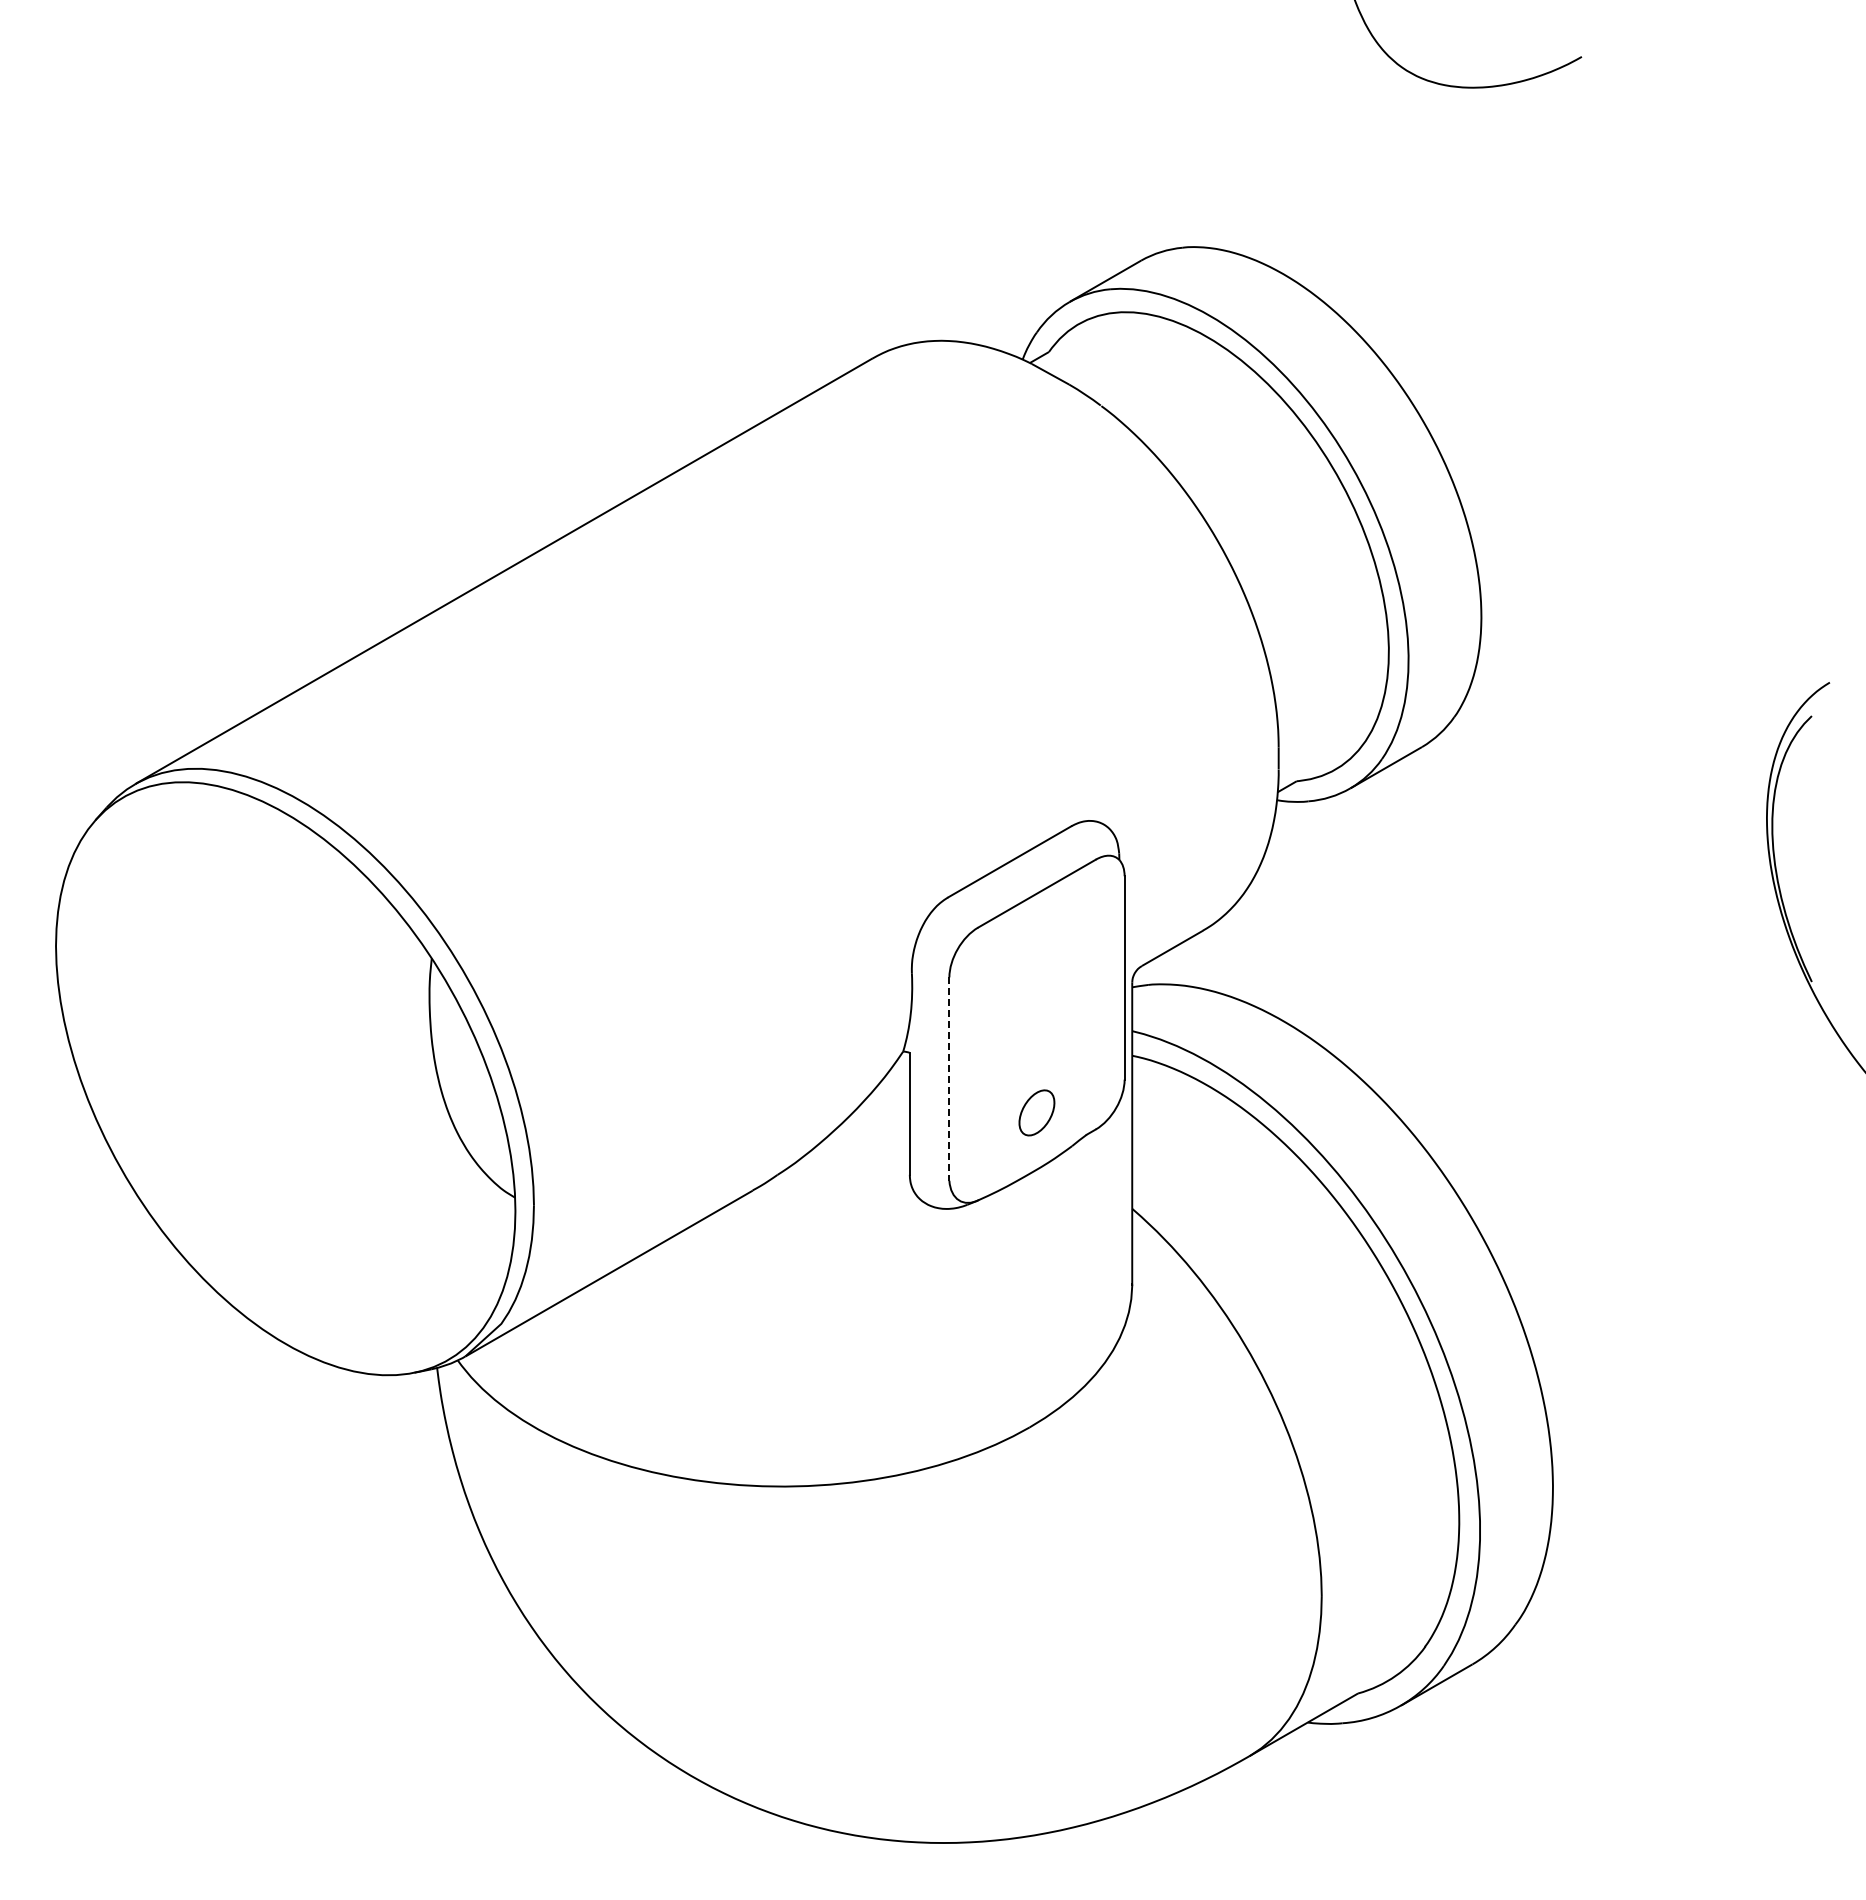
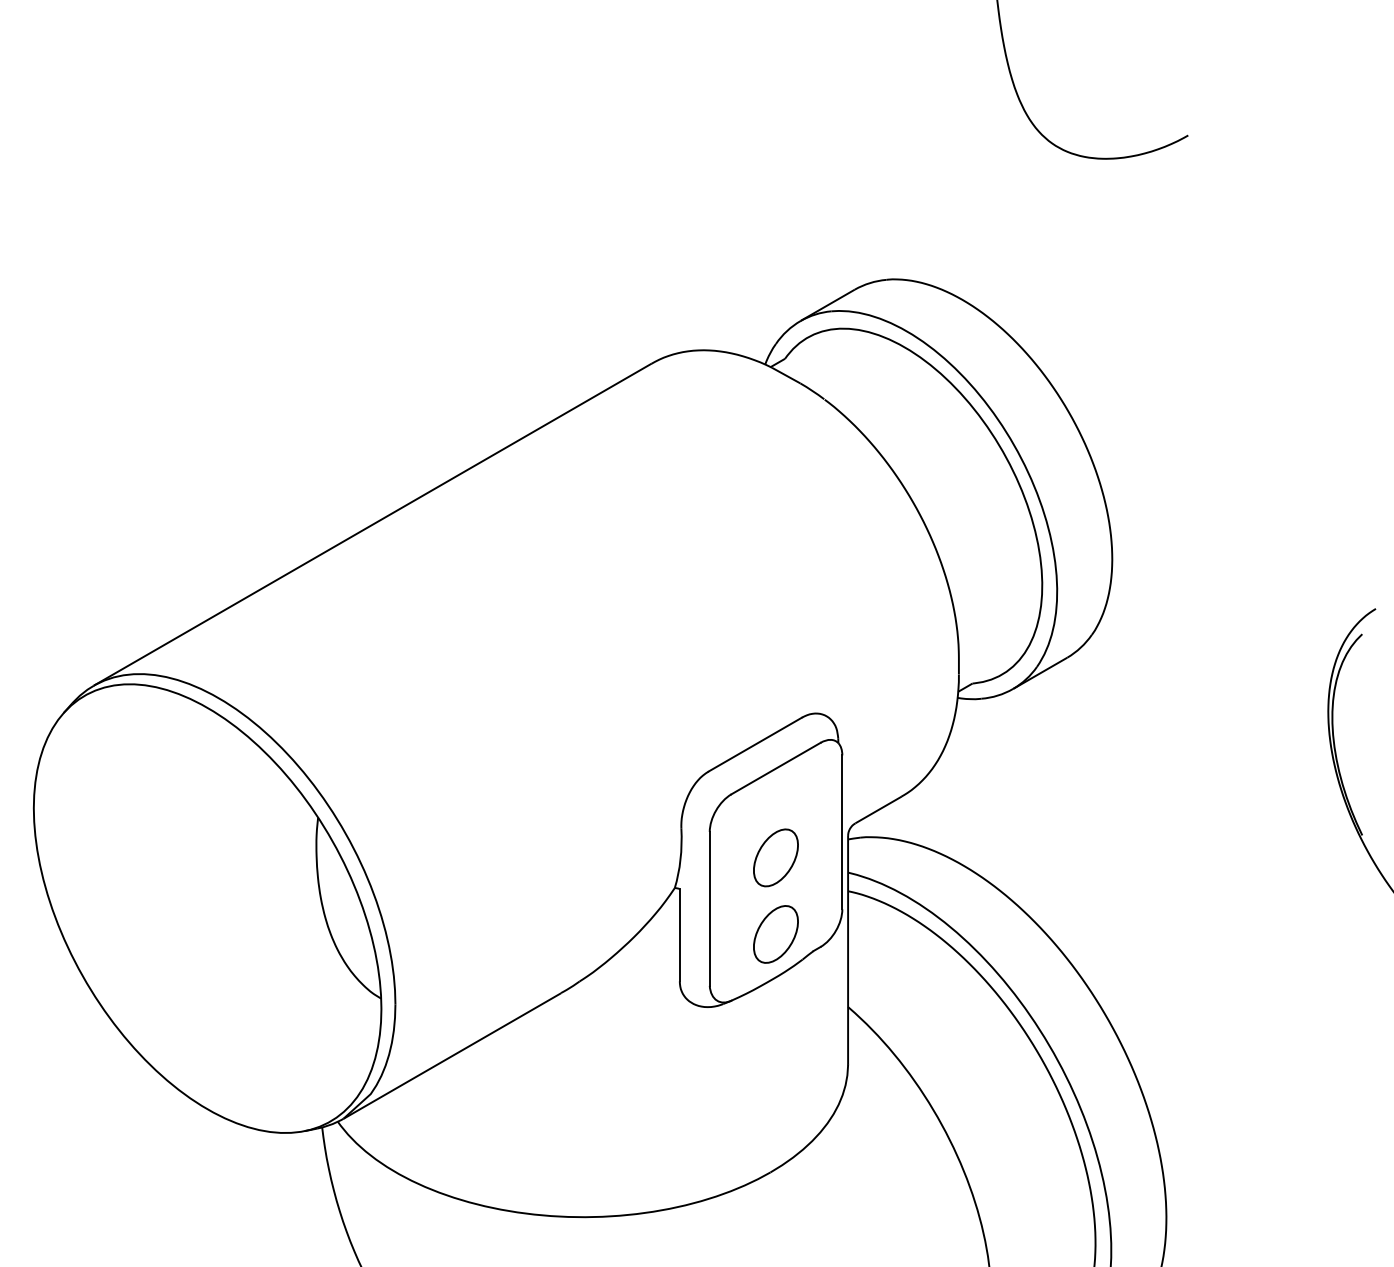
part: (1036, 1011) -> (775, 857), added
line: (949, 1079) -> (709, 909), dashed -> solid
part: (1036, 1112) -> (775, 934), size x1.67

